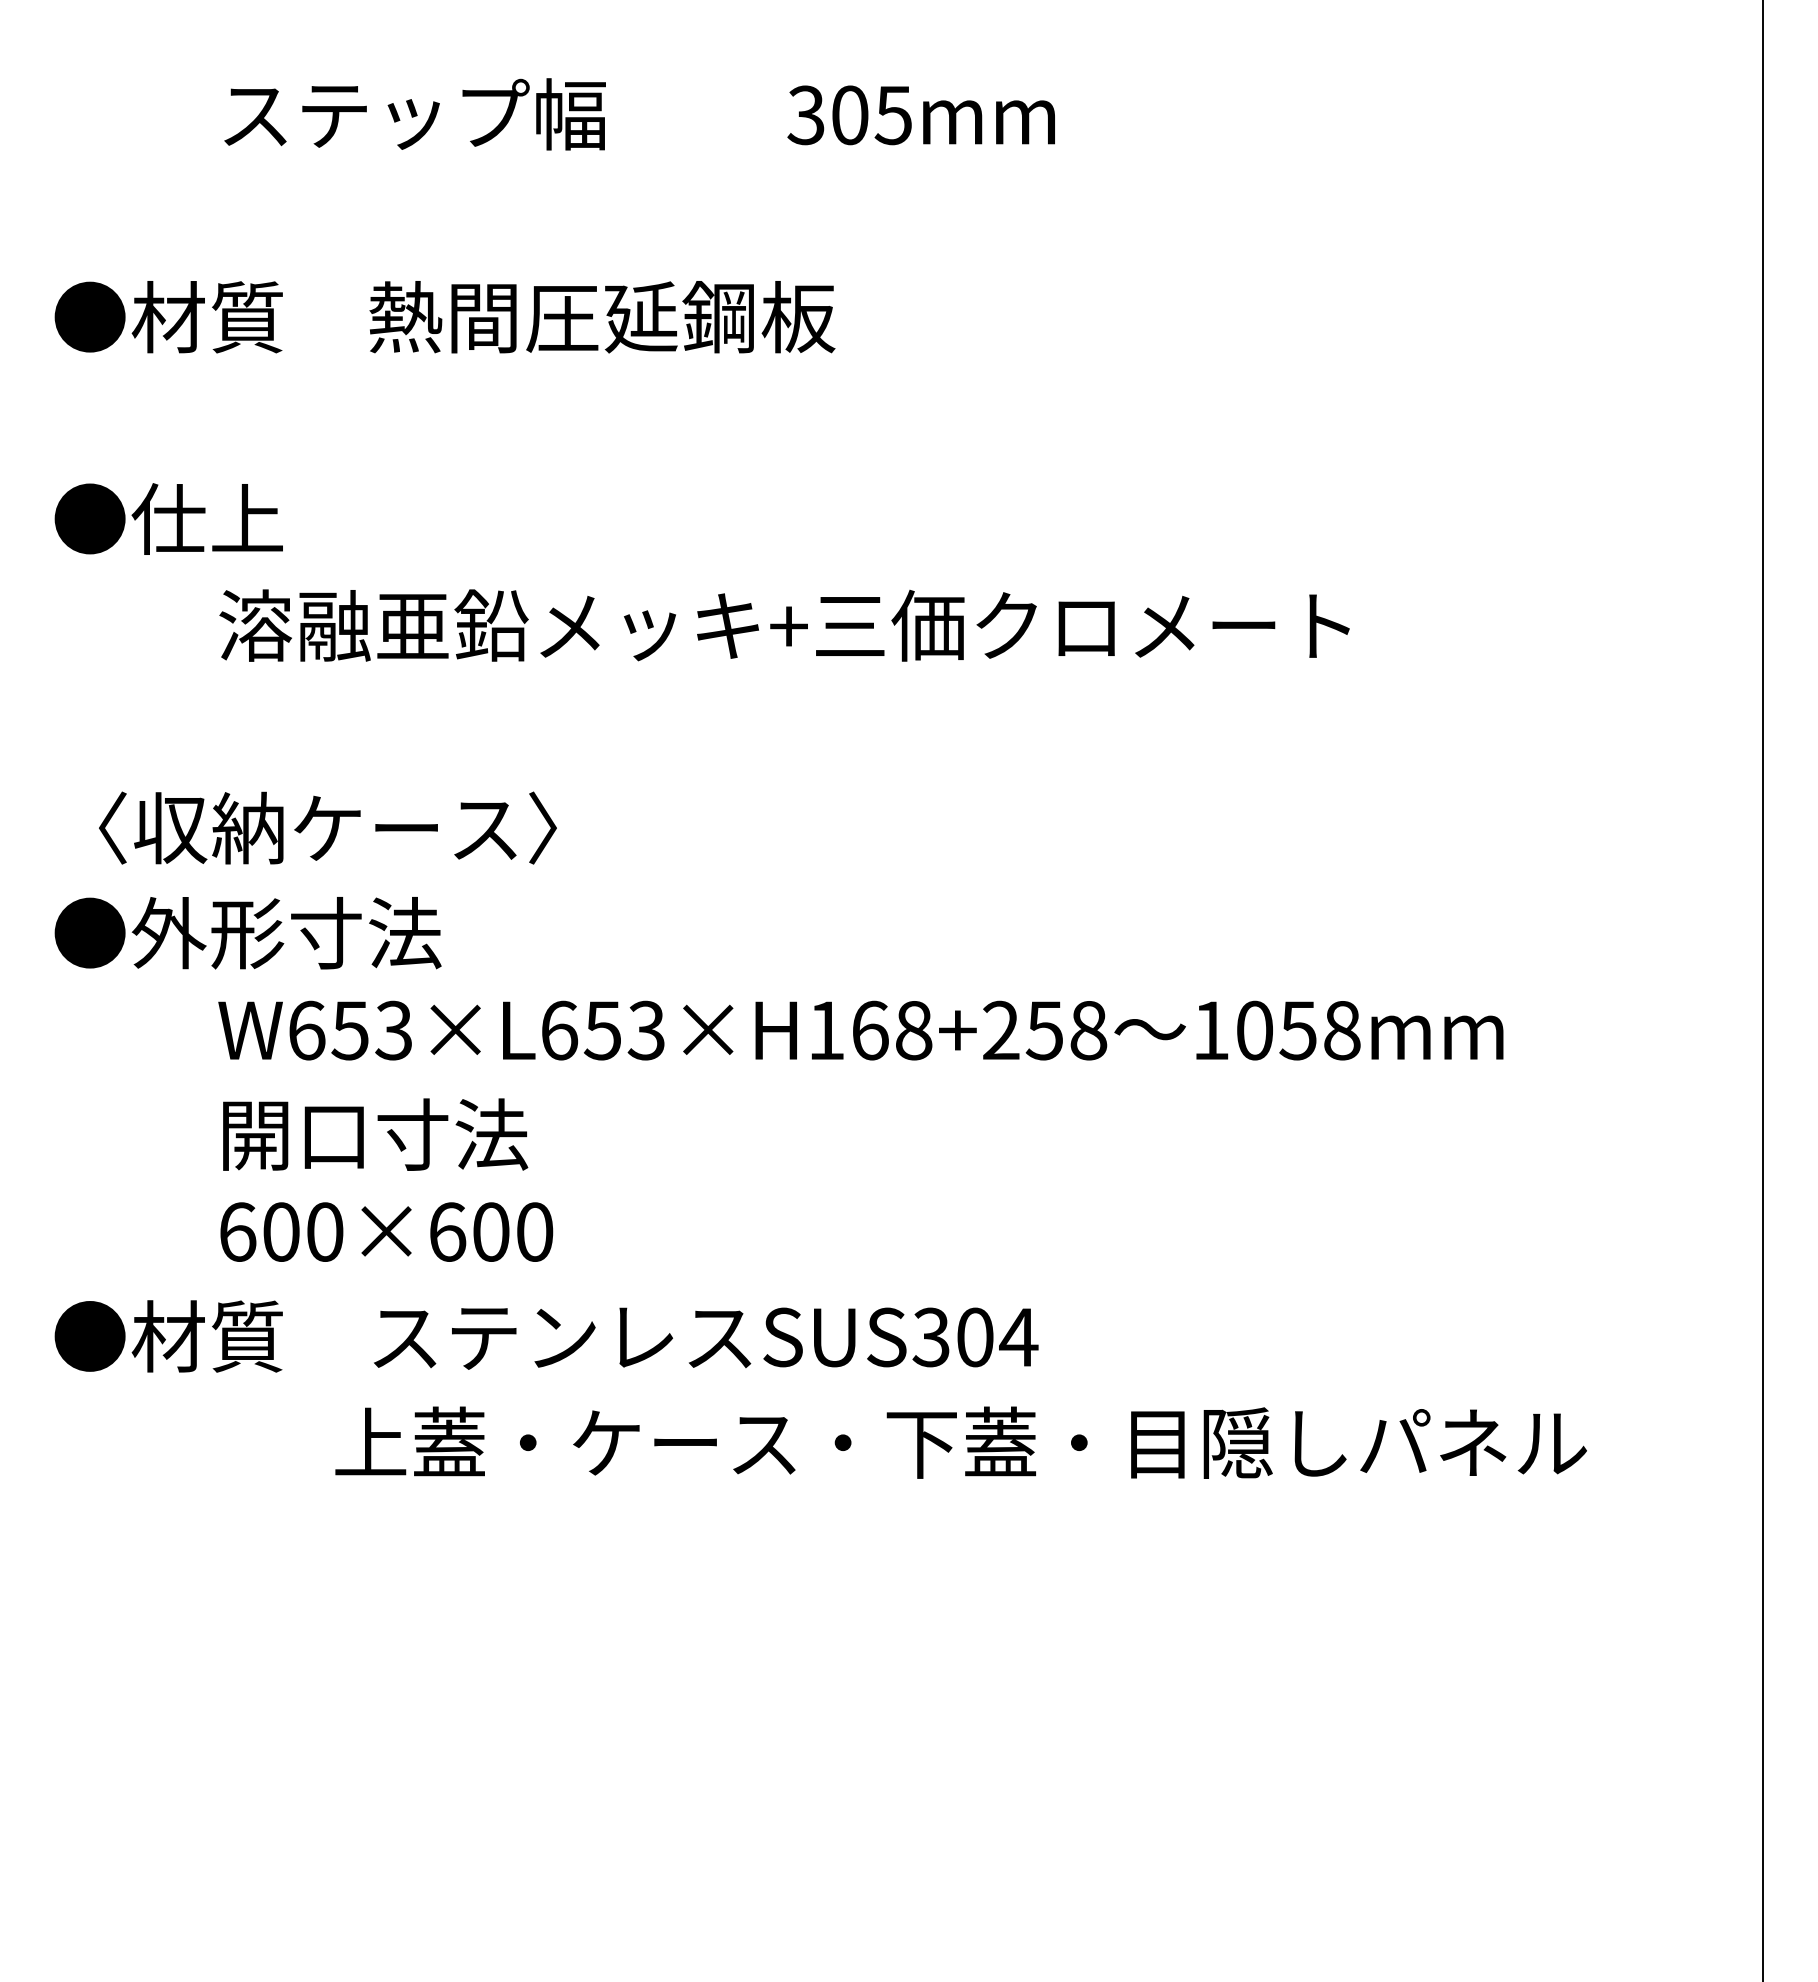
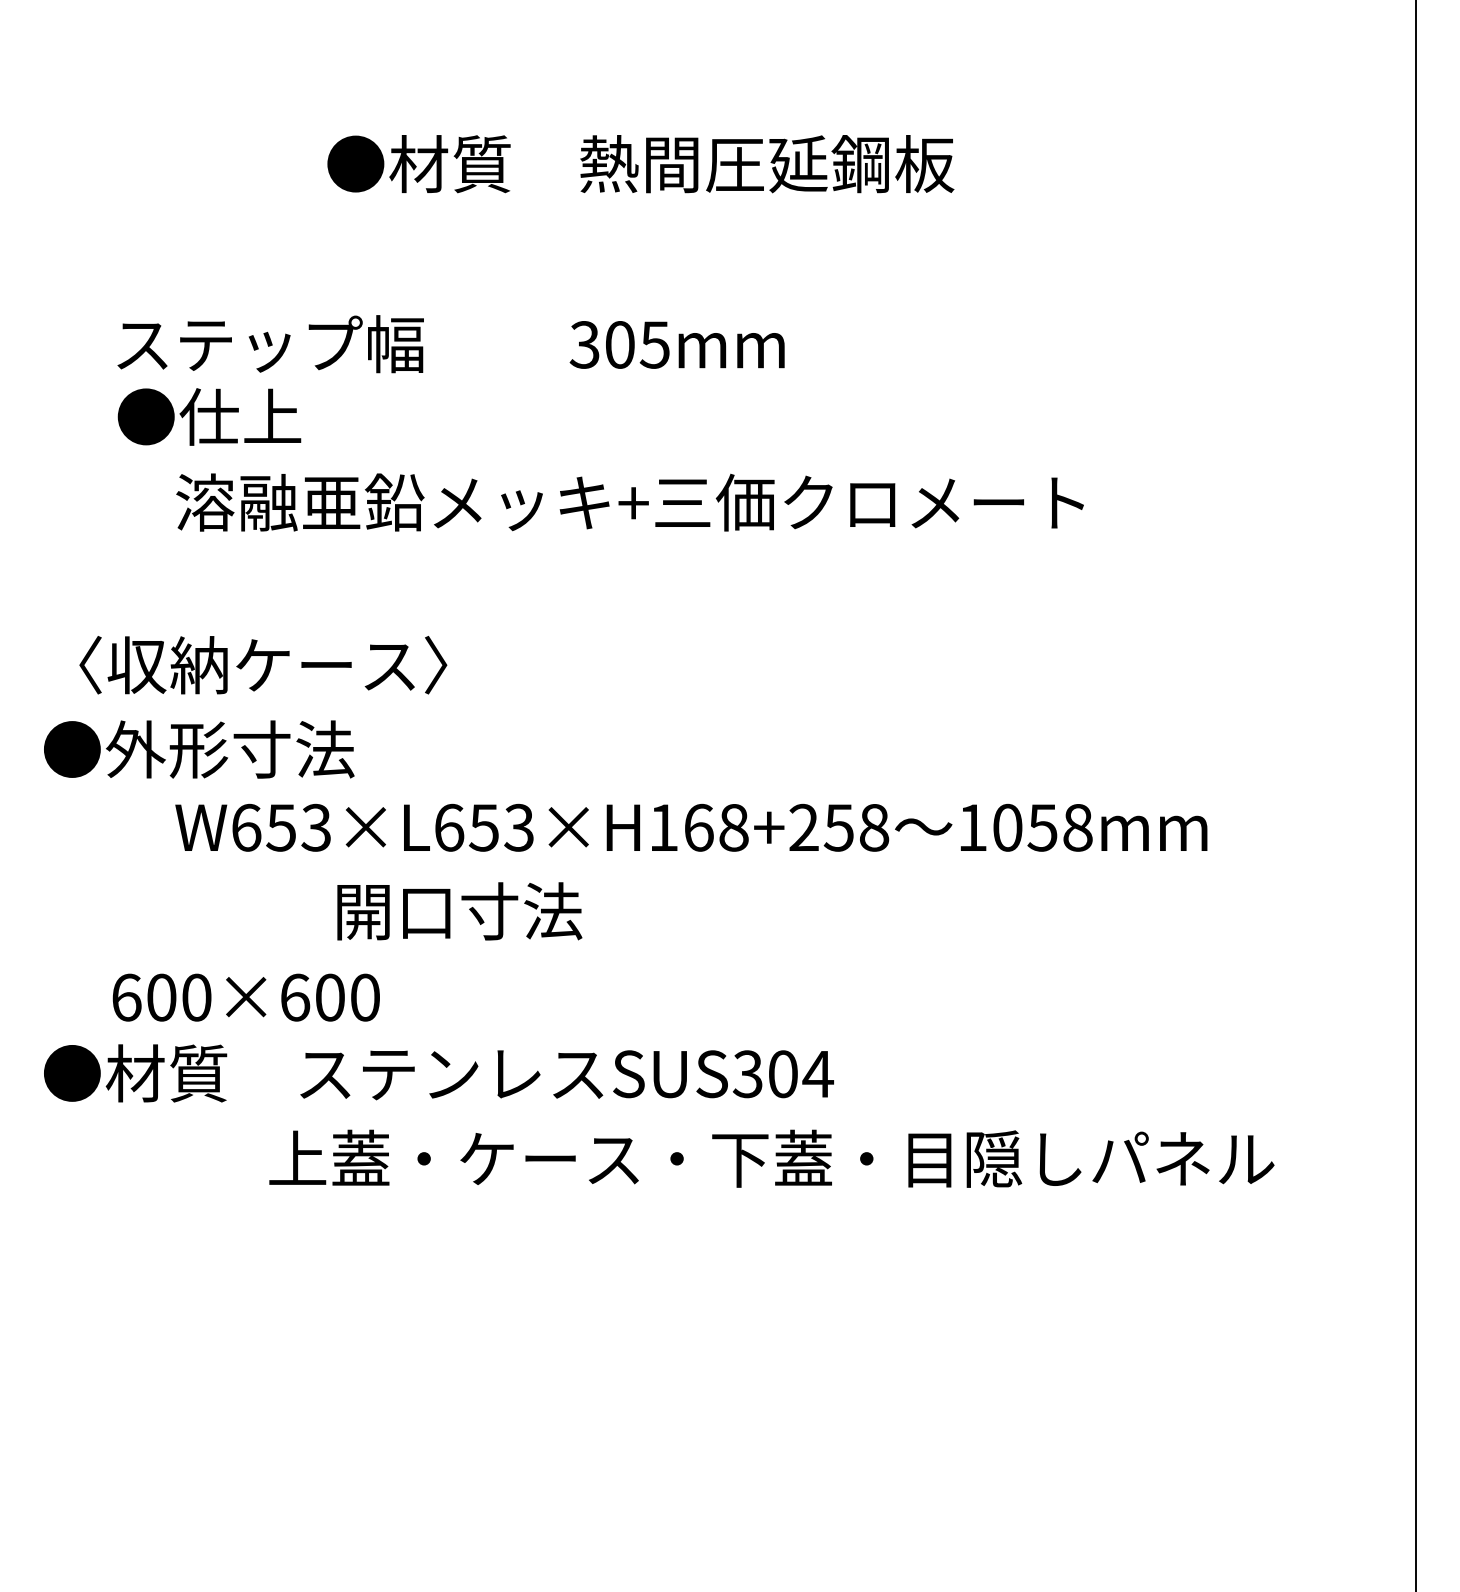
text: (639, 114) -> (450, 344), moved
text: (444, 317) -> (640, 164), moved
text: (168, 518) -> (209, 416), moved
text: (375, 1134) -> (459, 911), moved
text: (386, 1231) -> (246, 997), moved

